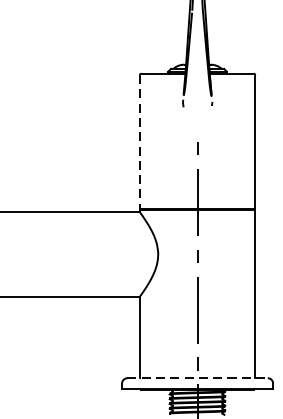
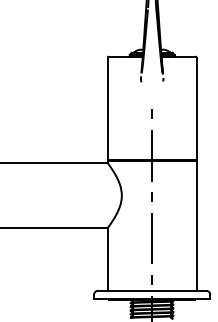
line: (139, 142) -> (107, 109), dashed -> solid
line: (198, 377) -> (152, 290), dashed -> solid

